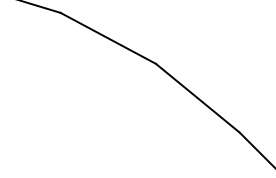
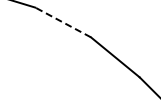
line: (108, 38) -> (63, 22), solid -> dashed

